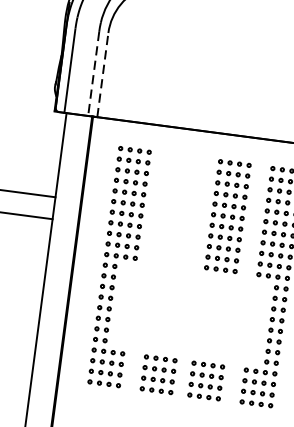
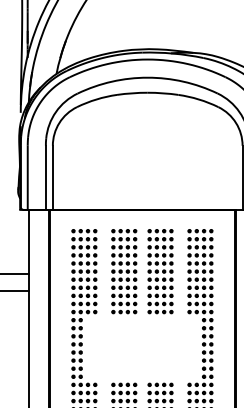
line: (93, 74) -> (45, 178), dashed -> solid
line: (102, 74) -> (52, 177), dashed -> solid
part: (180, 210) -> (124, 271), added

